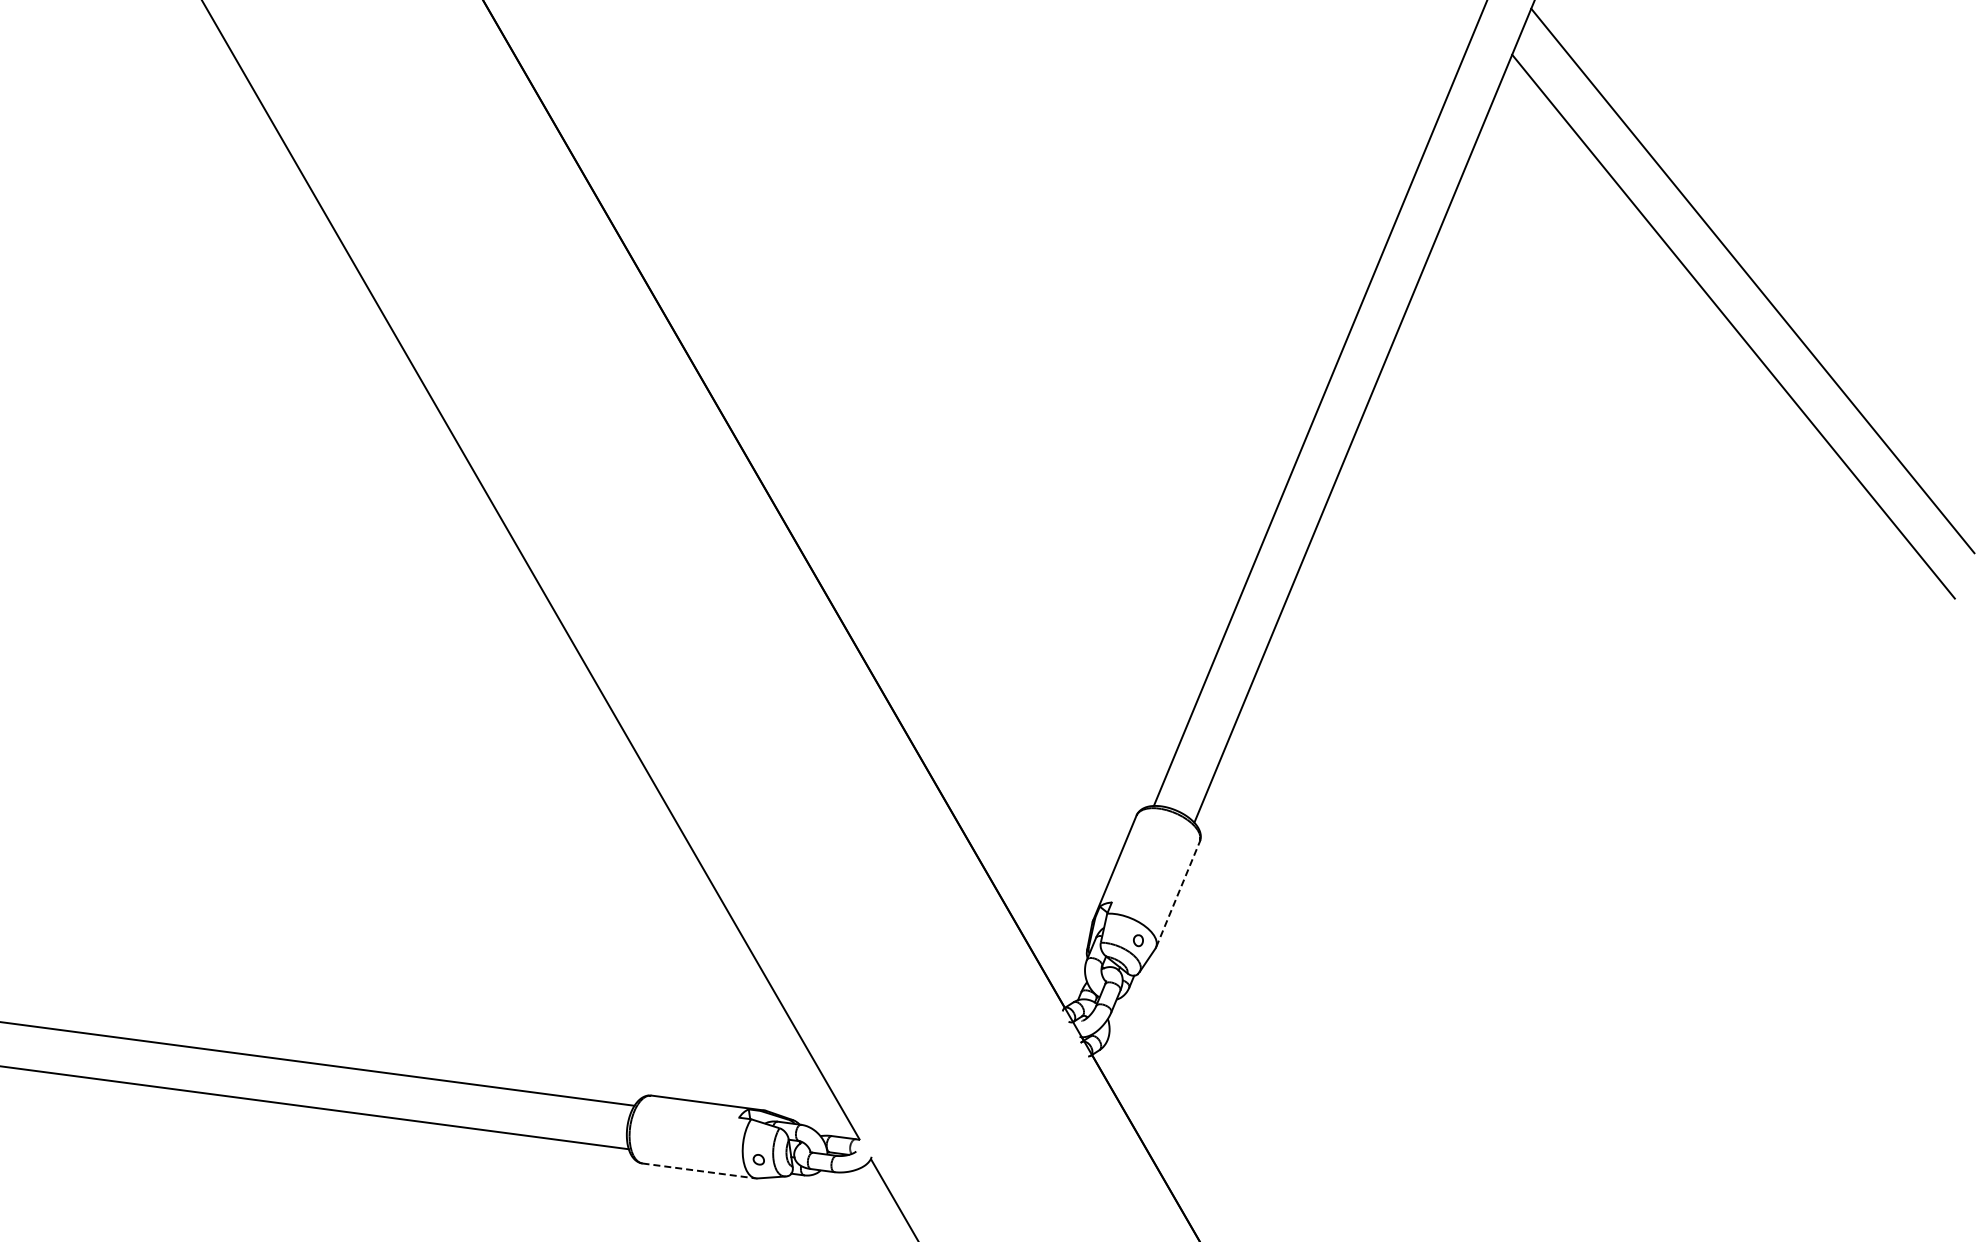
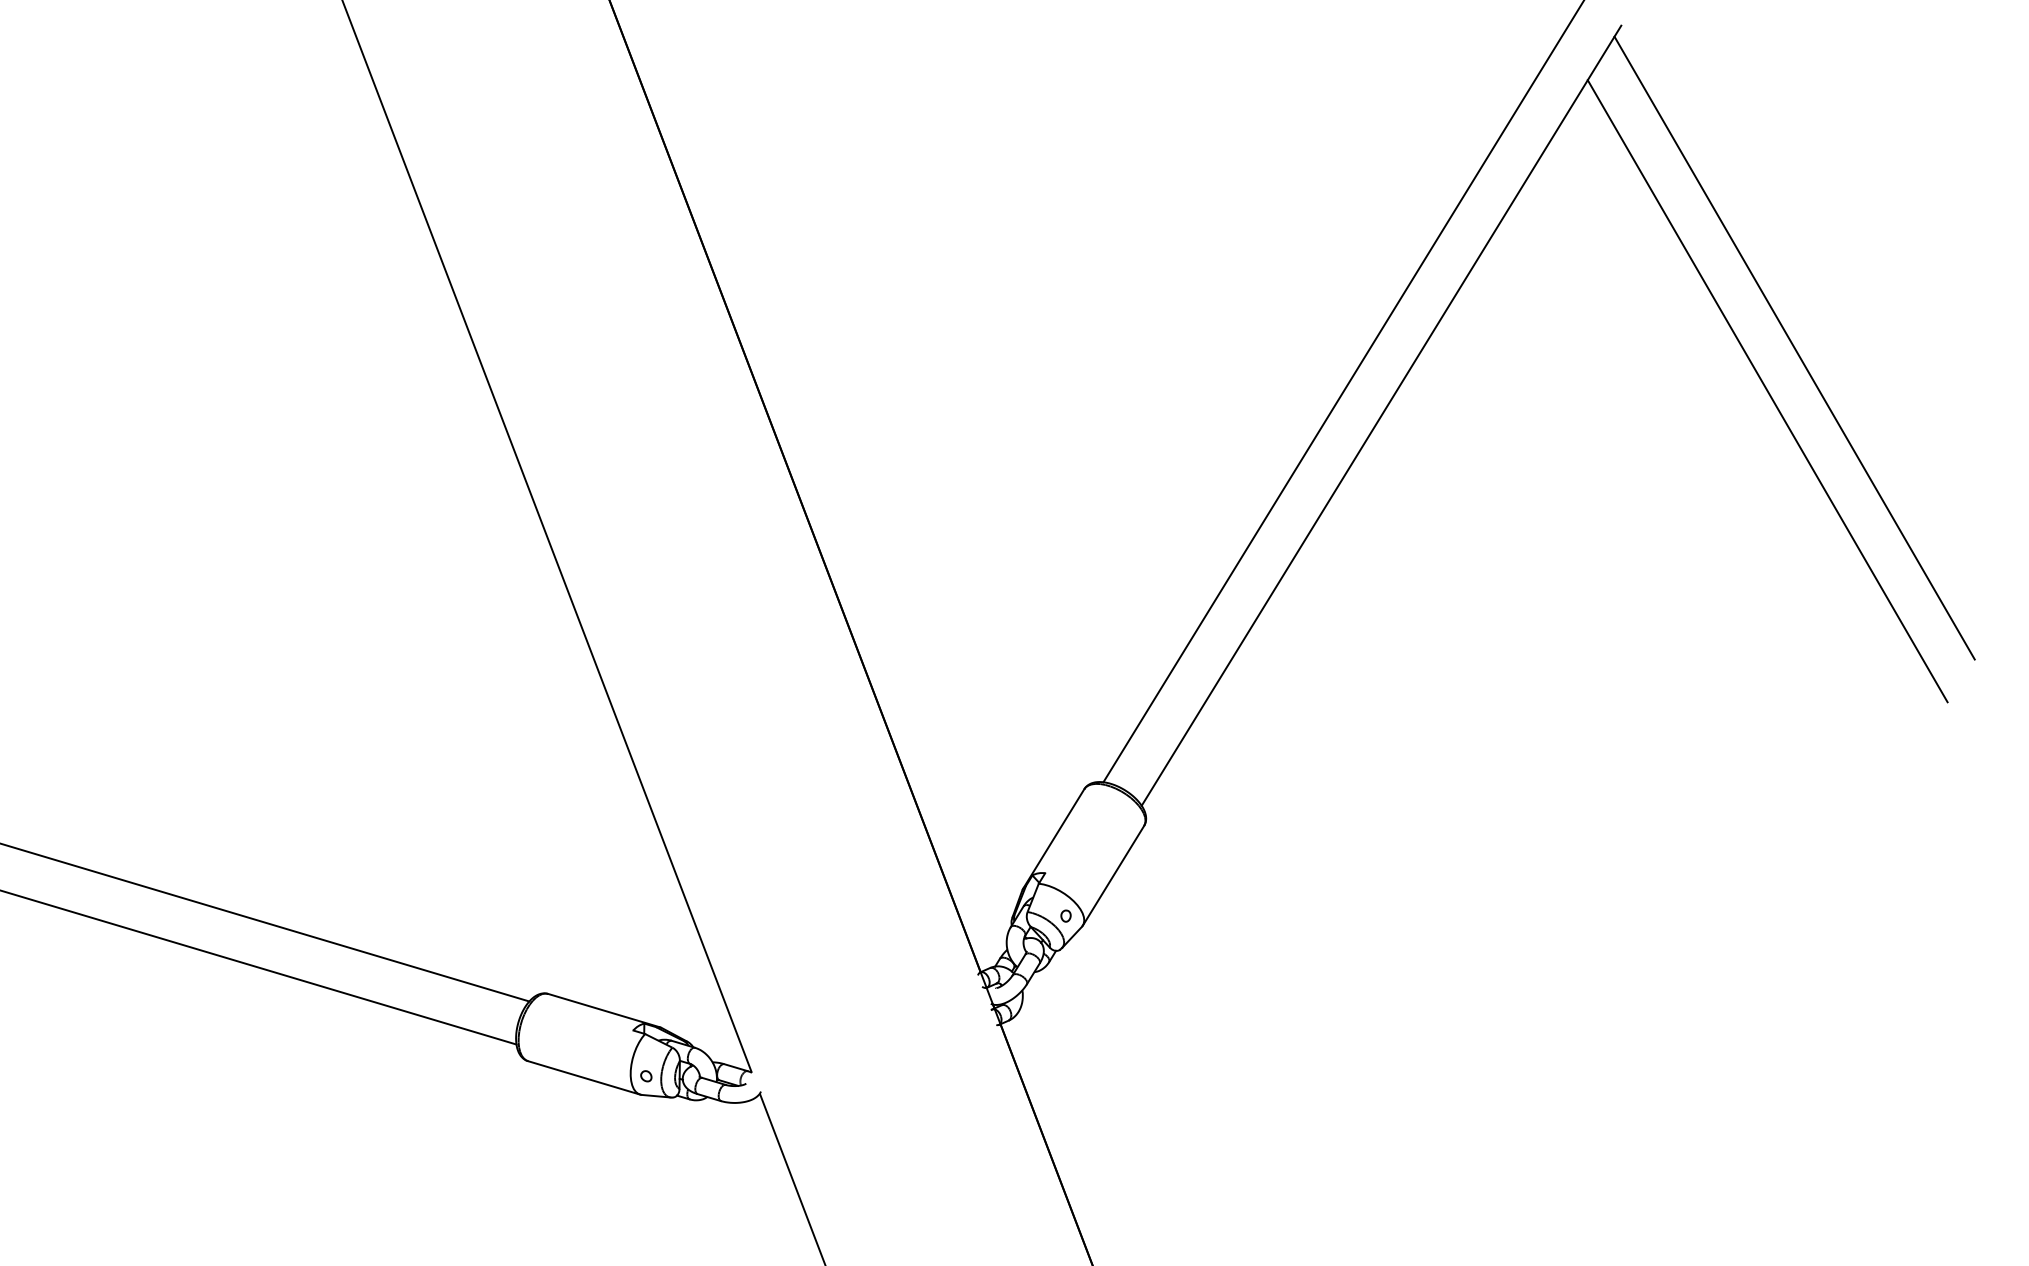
line: (1178, 893) -> (1114, 874), dashed -> solid
line: (699, 1171) -> (584, 1078), dashed -> solid

